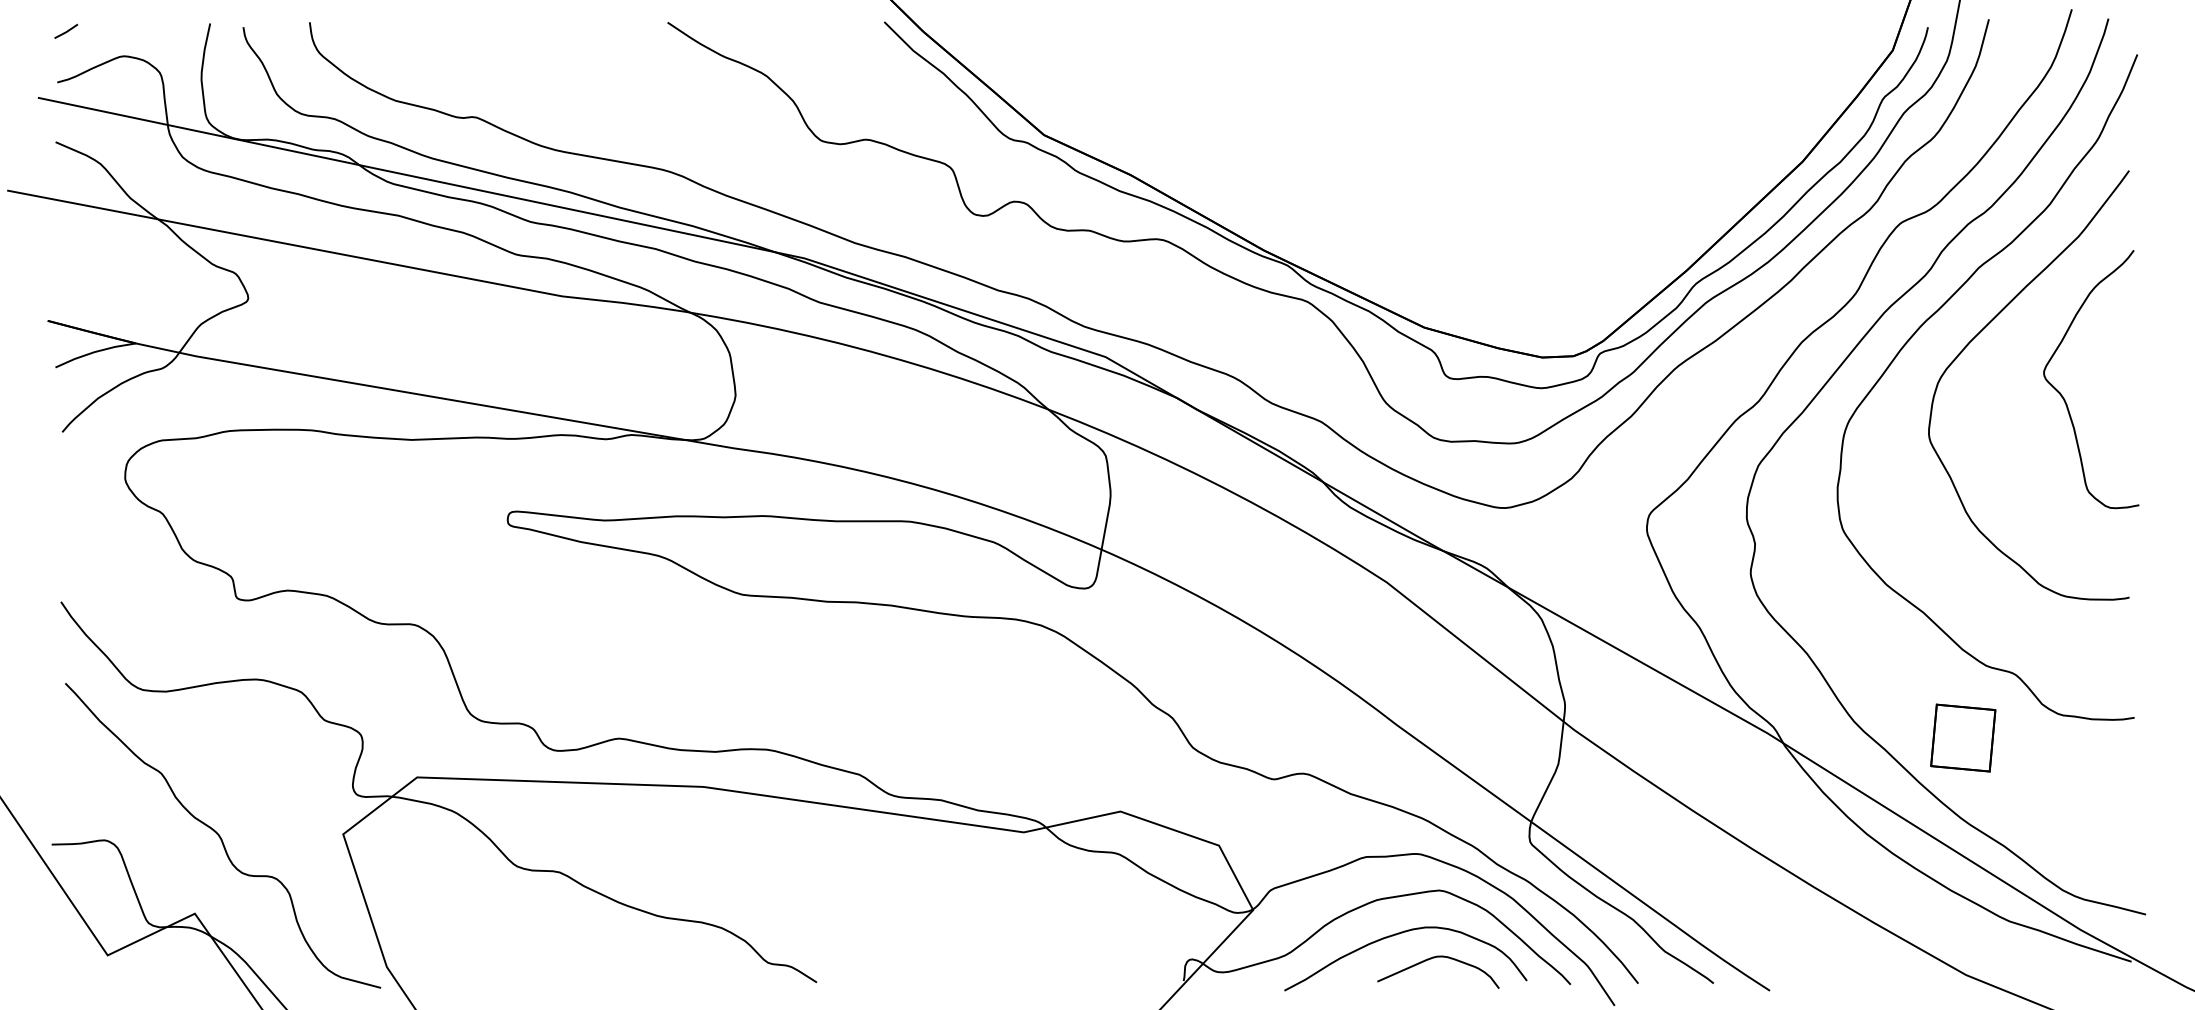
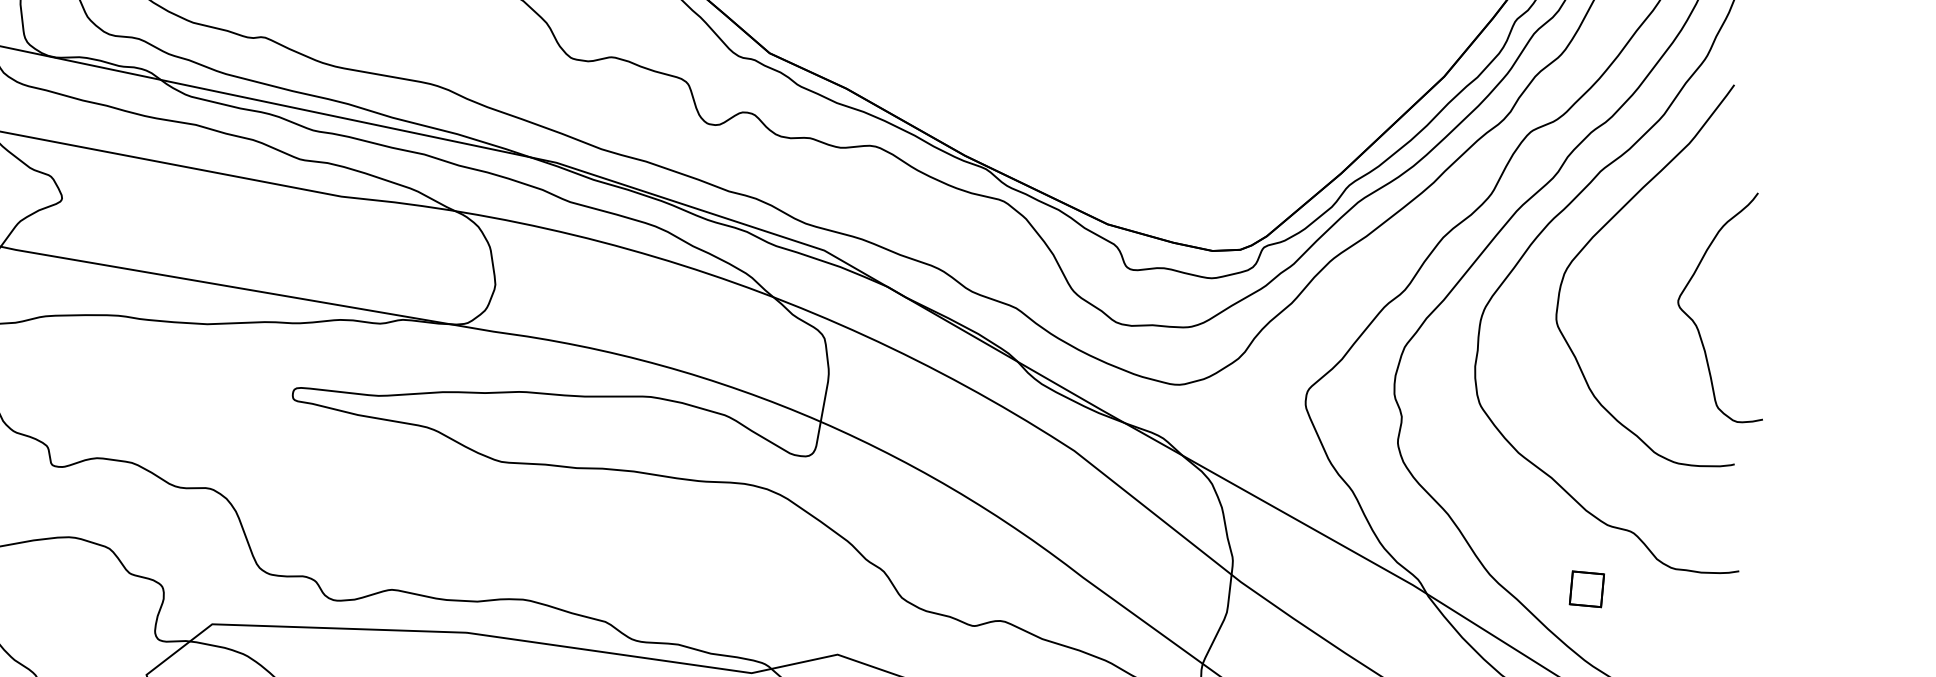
curve: (2063, 396) -> (1695, 322), moved
part: (1963, 737) -> (1587, 588), size x0.6

